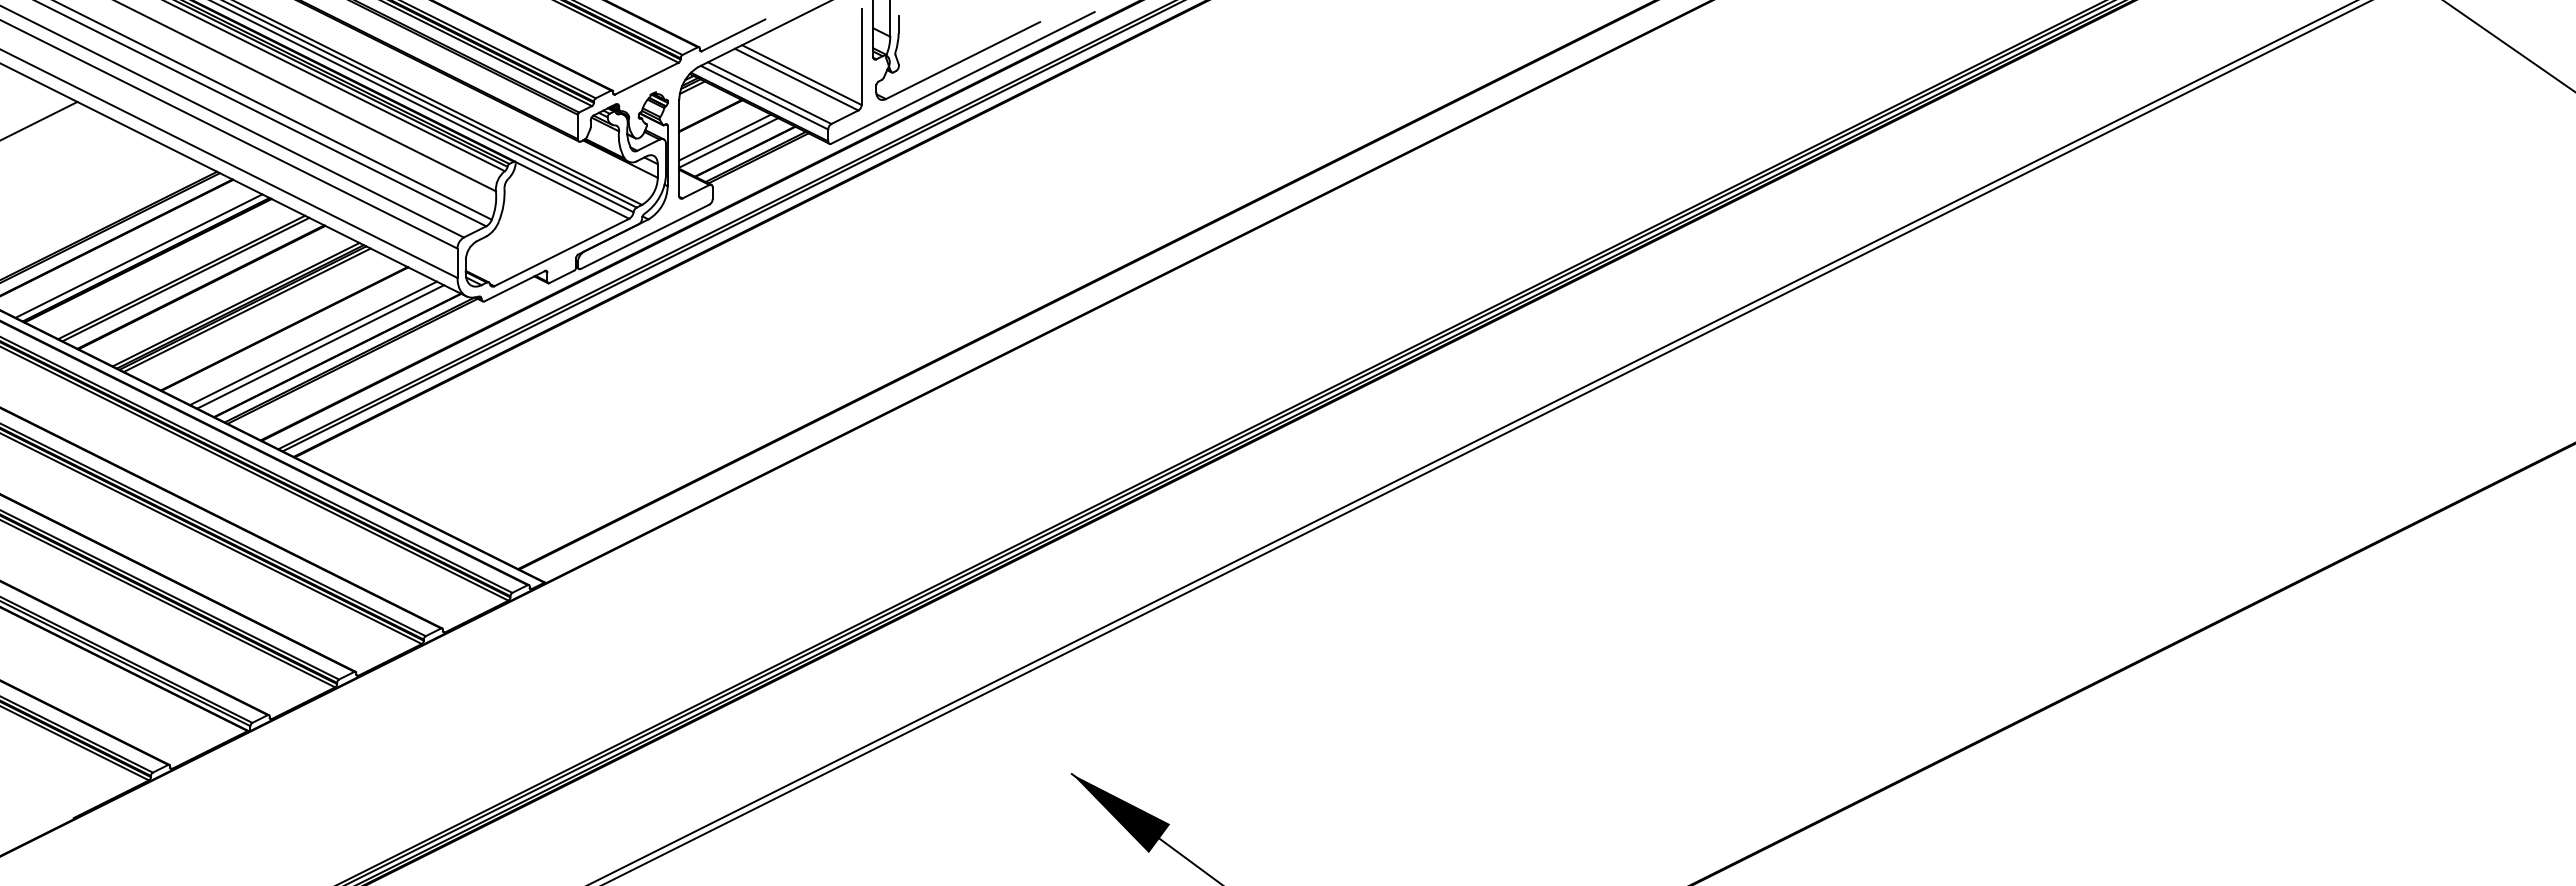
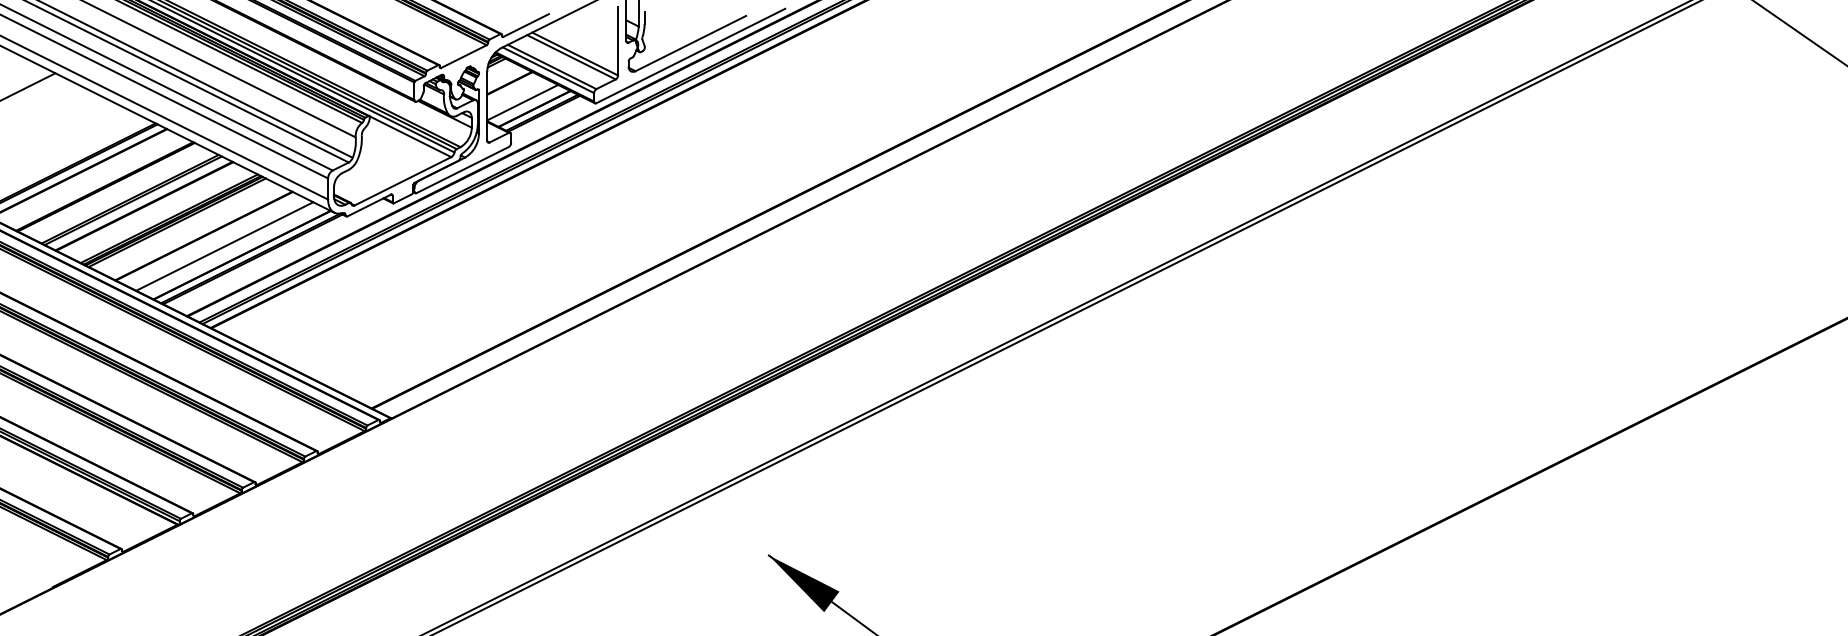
line: (725, 137) -> (520, 98), removed
line: (138, 255) -> (99, 183), removed
line: (320, 346) -> (229, 248), removed

